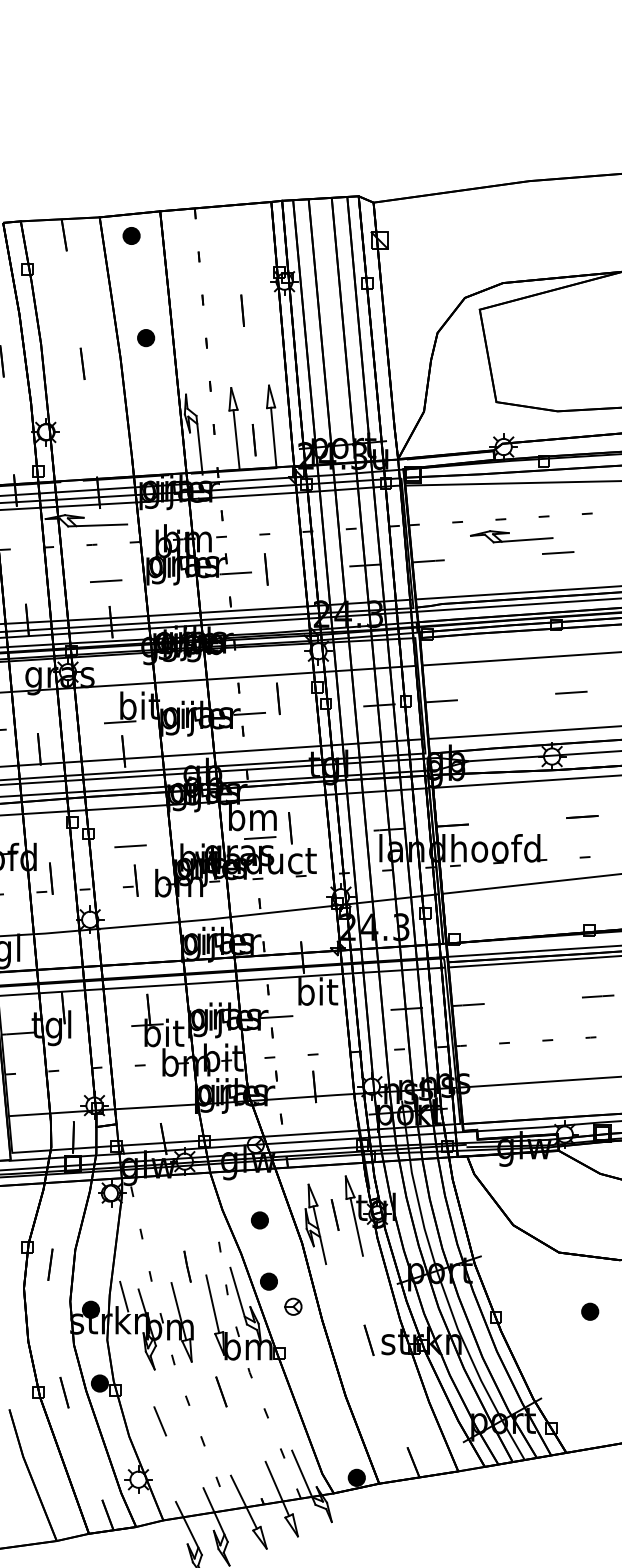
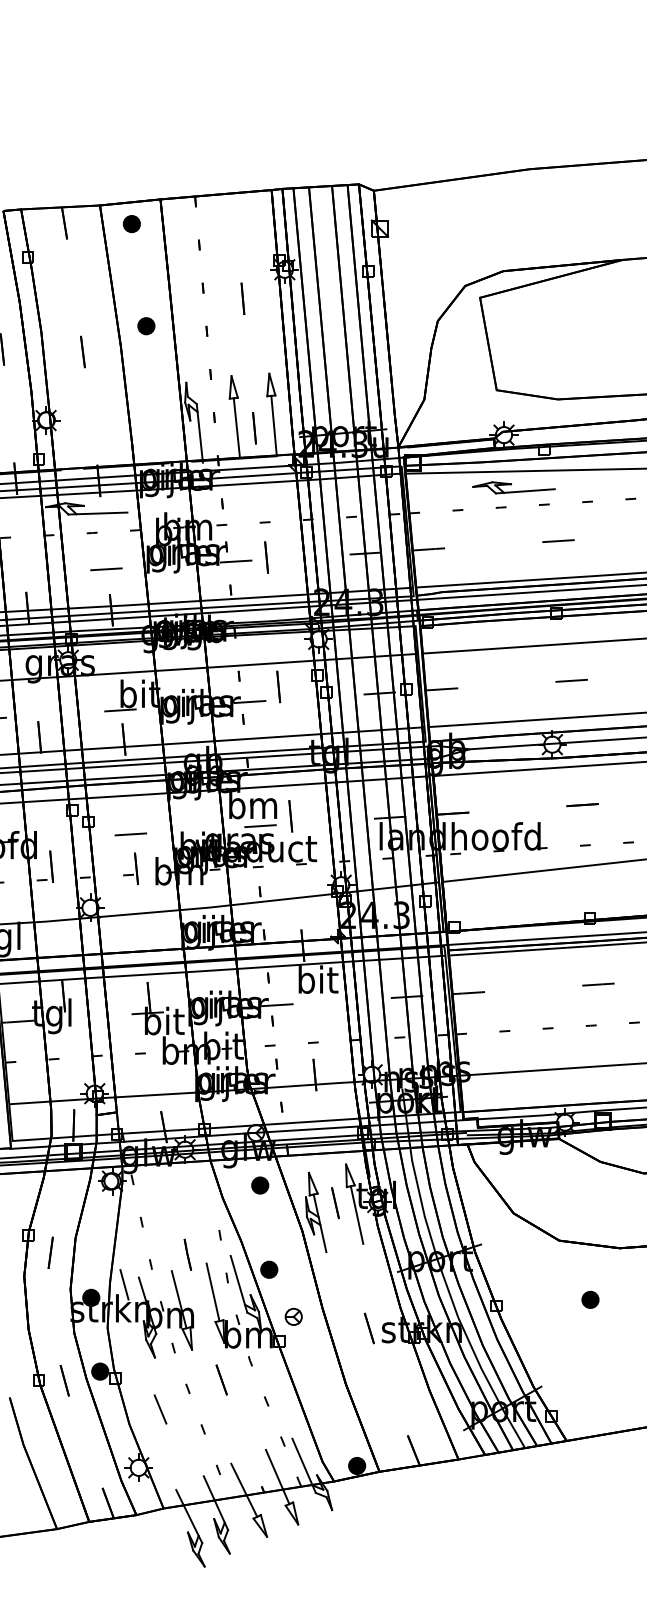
part: (511, 536) -> (513, 487), moved
part: (260, 1220) -> (260, 1185), moved
part: (293, 1306) -> (293, 1316), moved

